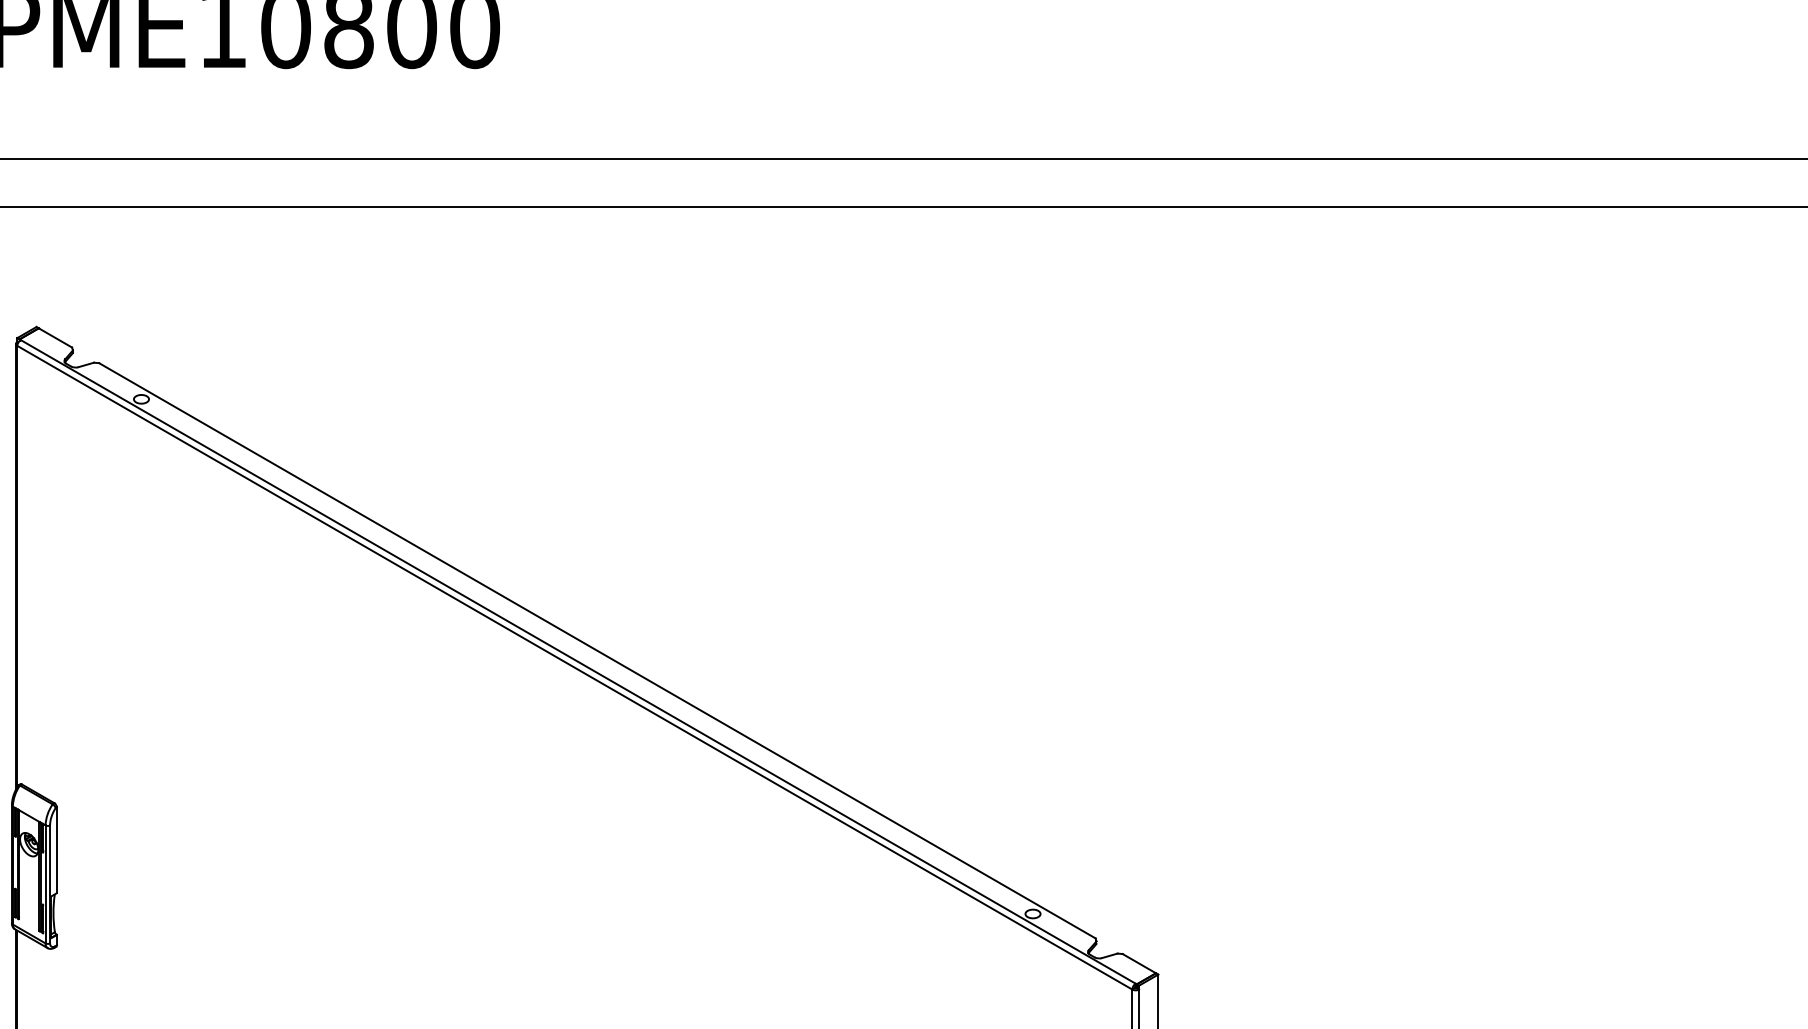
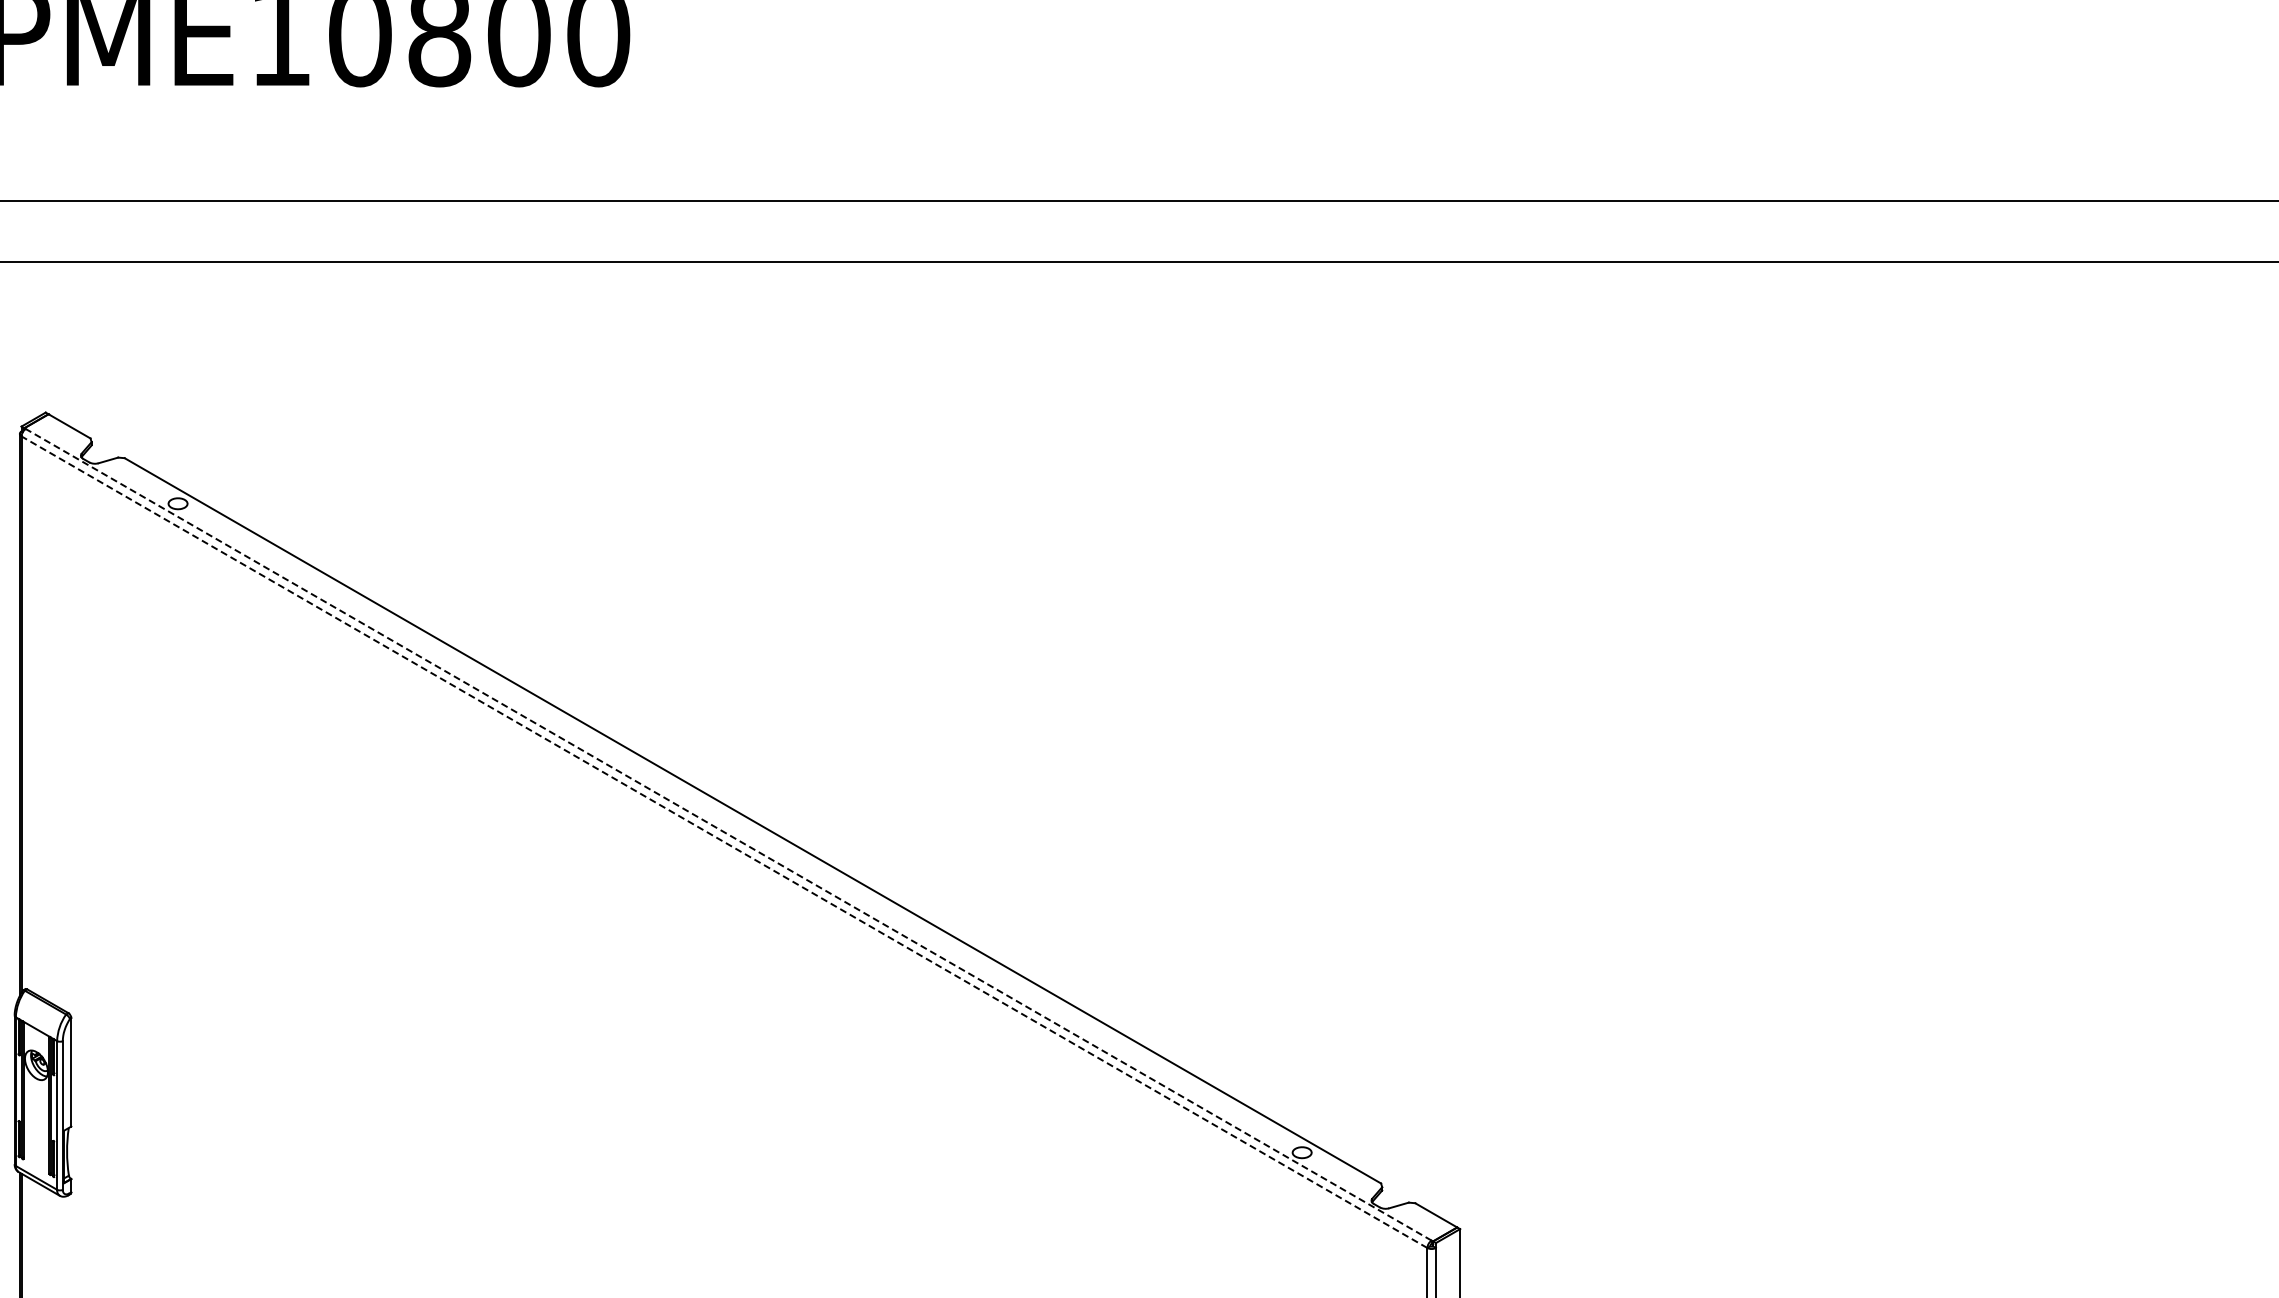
line: (578, 661) -> (728, 834), solid -> dashed
line: (574, 667) -> (724, 842), solid -> dashed

